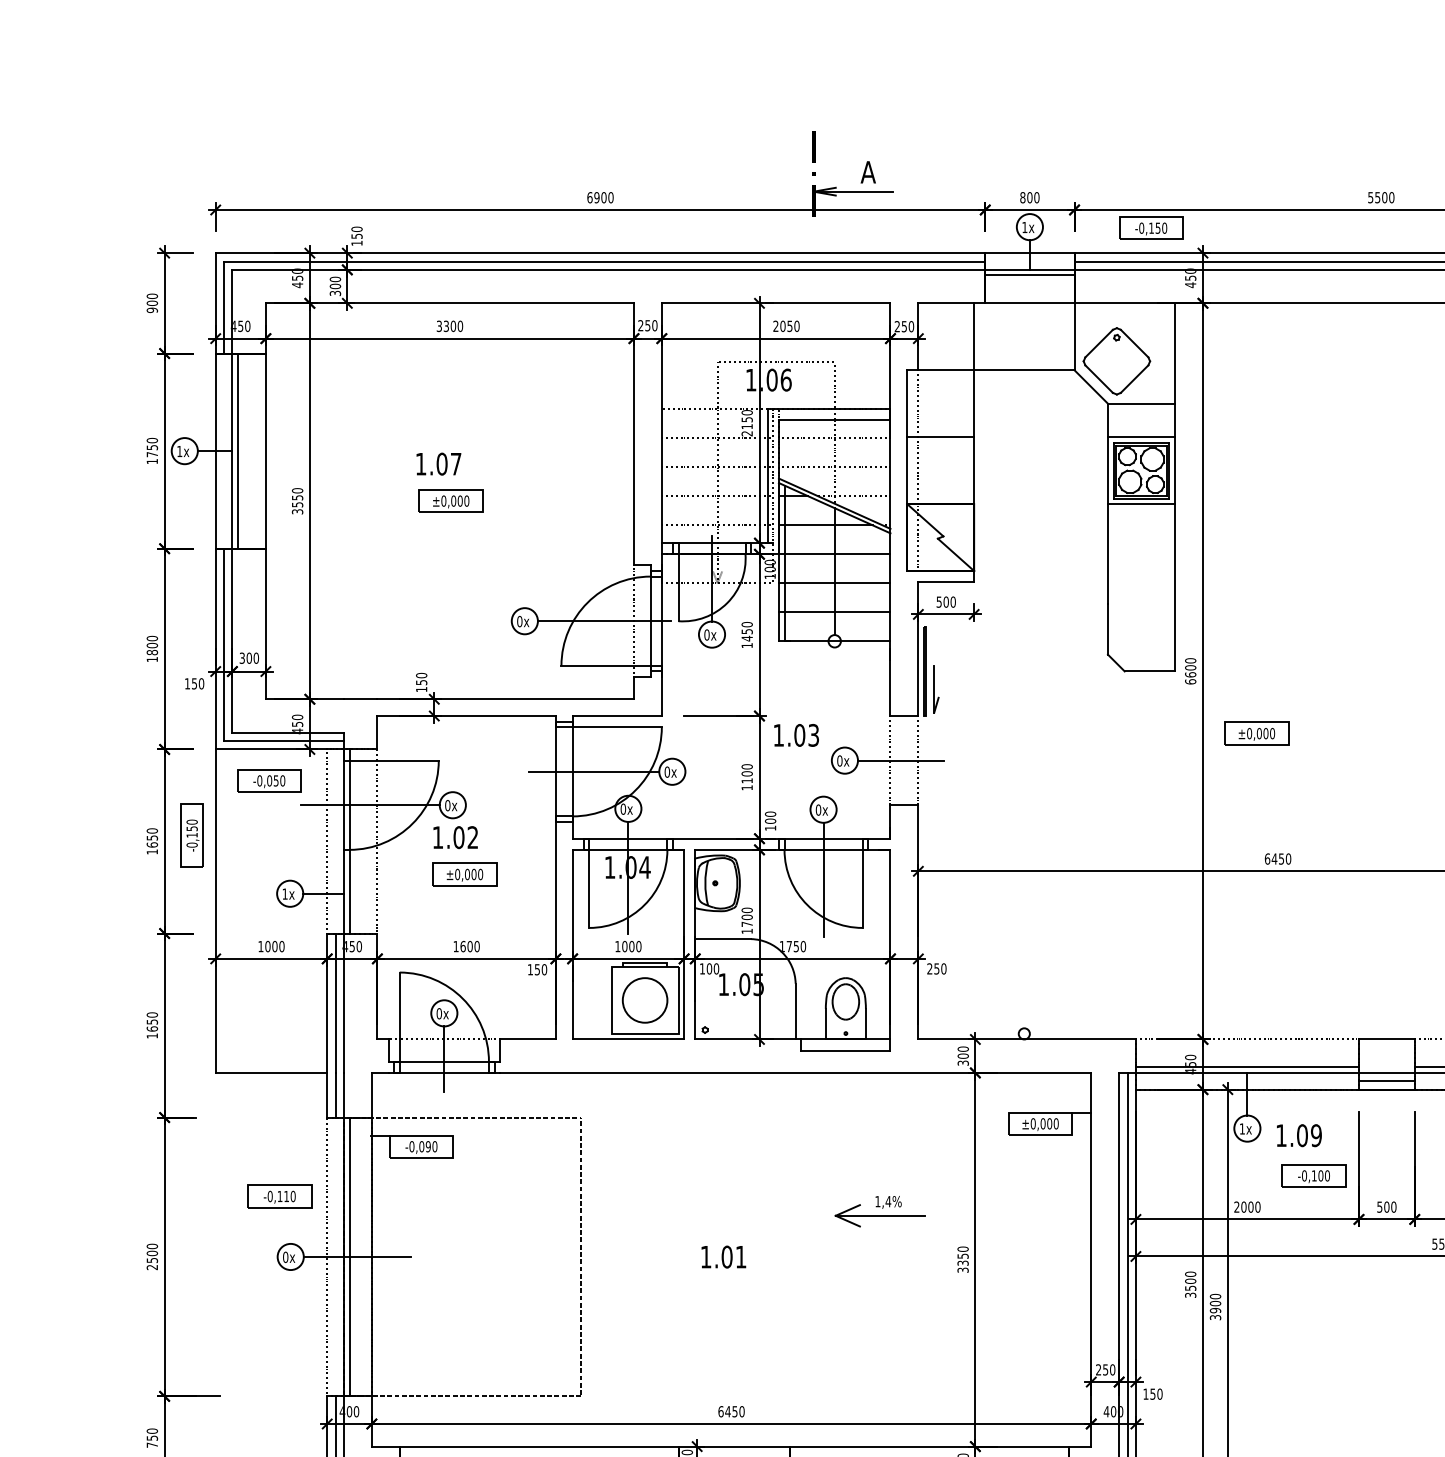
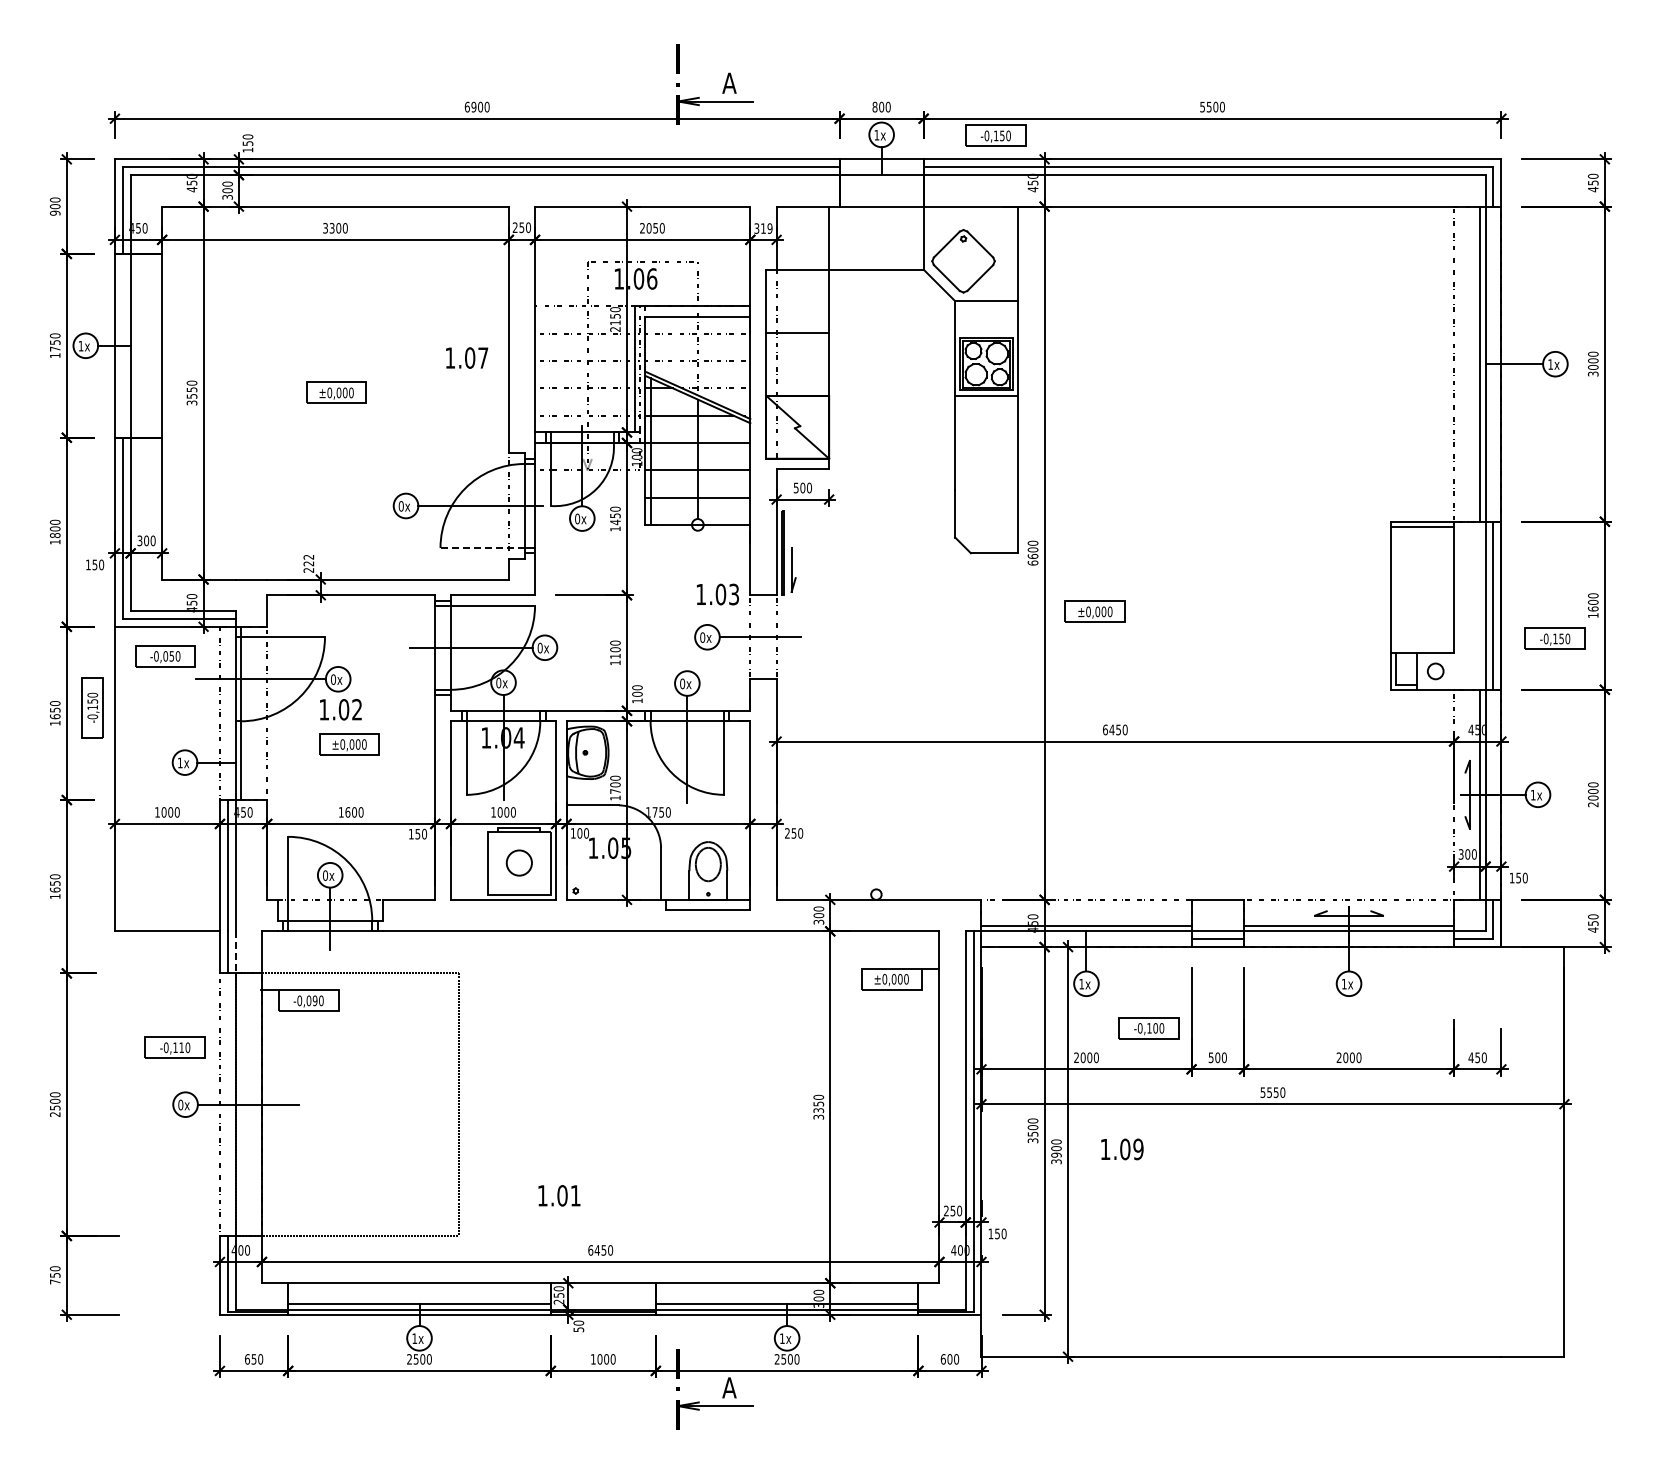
line: (1029, 275) -> (881, 180), removed
text: (904, 326) -> (763, 228), 250 -> 319
line: (1141, 436) -> (986, 332), removed
line: (237, 450) -> (135, 345), removed
text: (439, 463) -> (467, 357), moved
line: (606, 666) -> (482, 548), solid -> dashed
text: (421, 682) -> (308, 563), 150 -> 222
text: (796, 735) -> (717, 594), moved
part: (645, 999) -> (519, 862), size x0.6
line: (343, 1095) -> (235, 952), solid -> dashed
text: (1299, 1135) -> (1122, 1149), moved
part: (880, 1211) -> (740, 1061), removed
line: (349, 1256) -> (240, 1104), removed
text: (723, 1256) -> (559, 1195), moved

